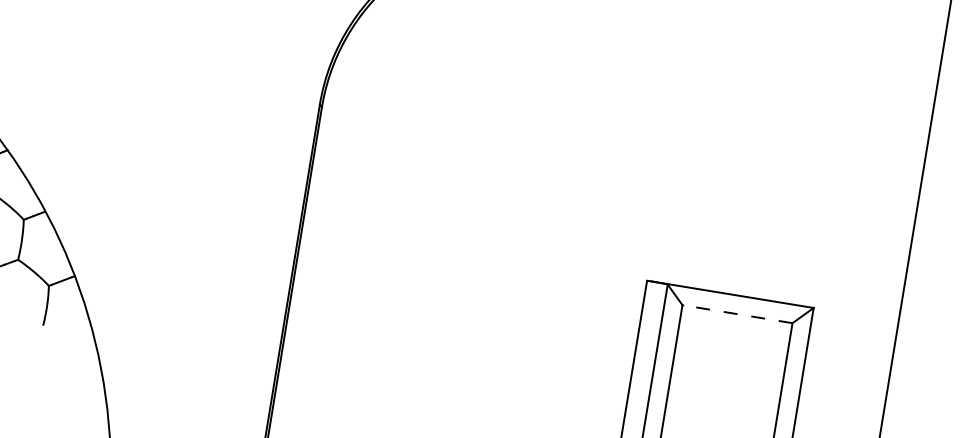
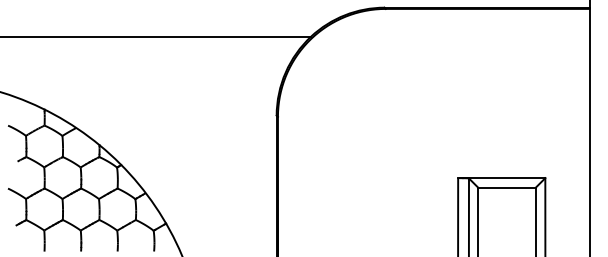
line: (738, 313) -> (507, 187), dashed -> solid

